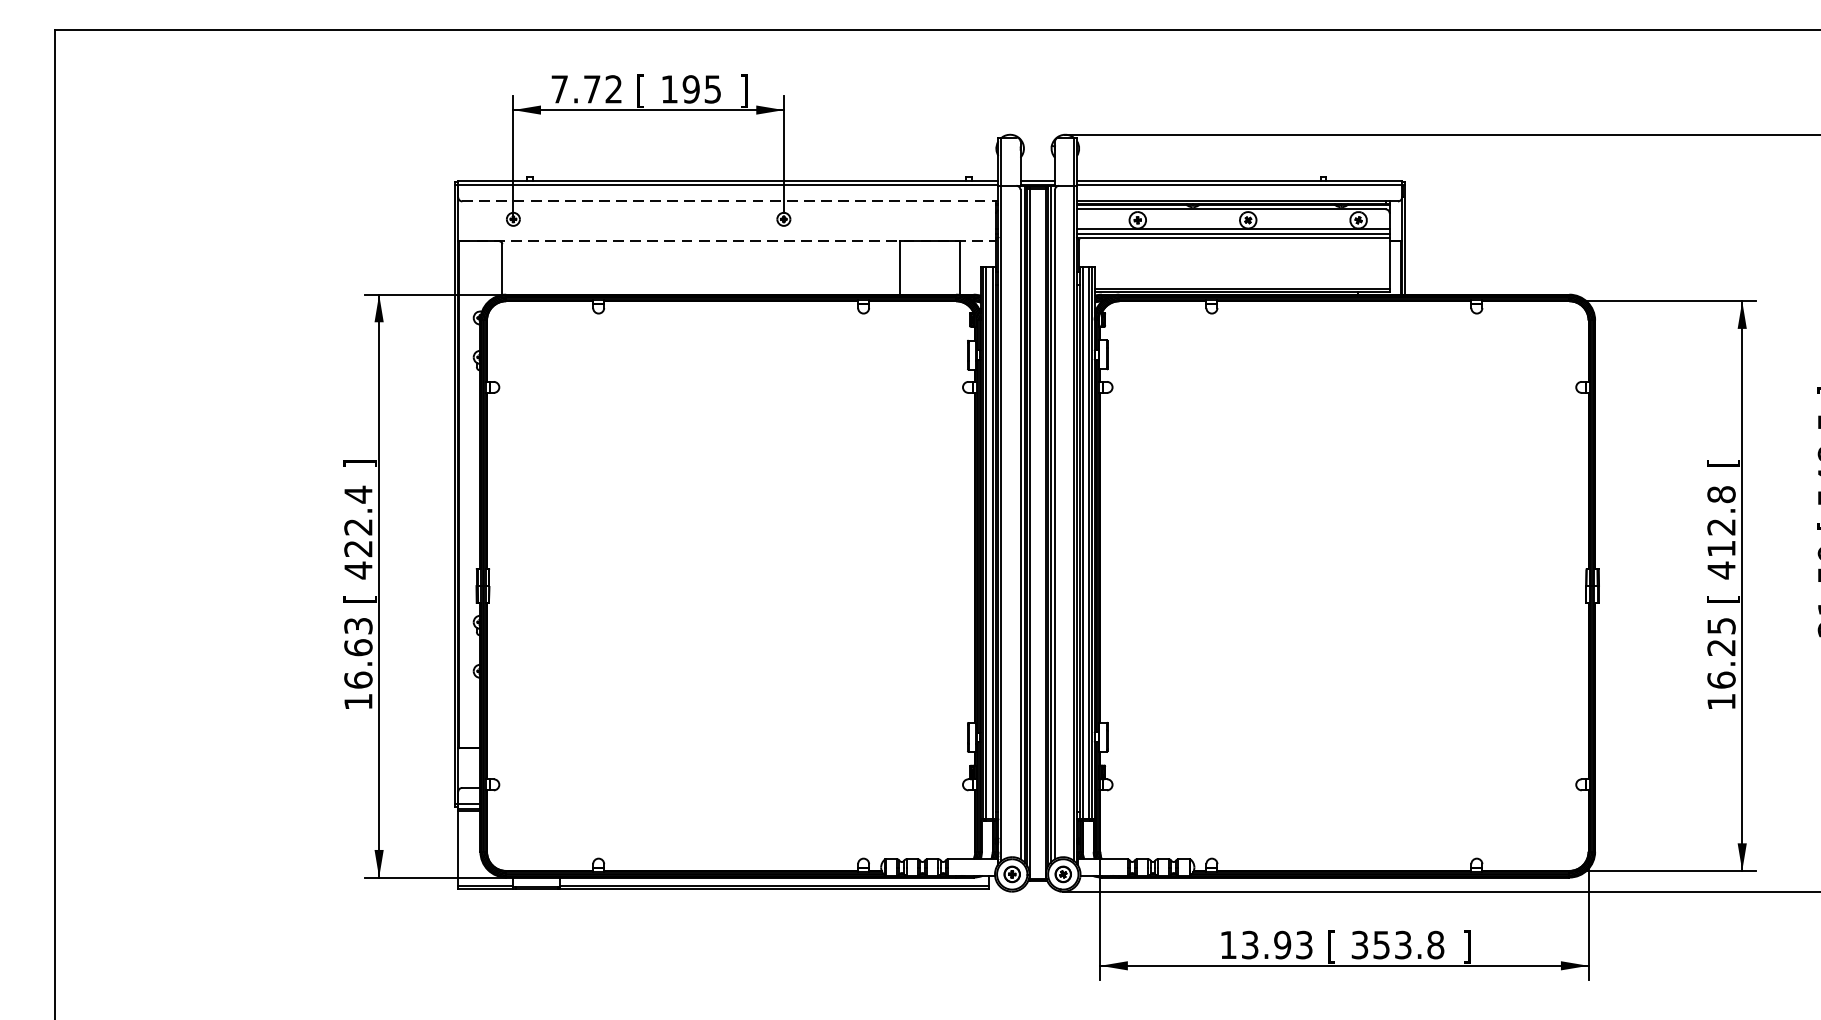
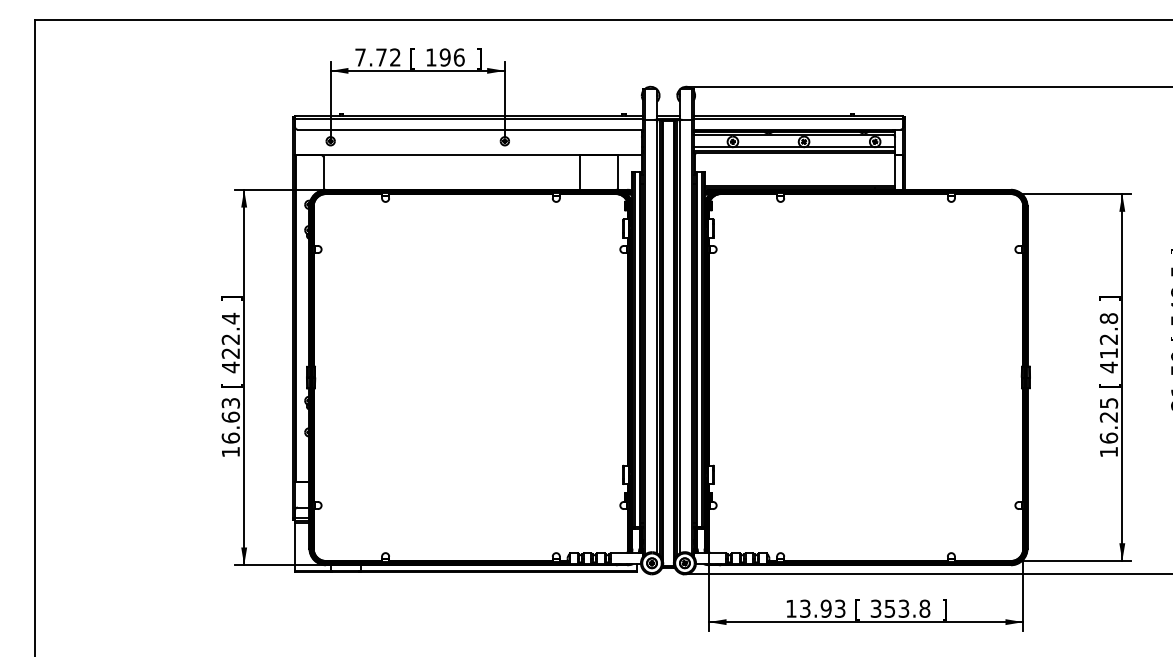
text: (711, 89) -> (458, 57), 195 -> 196
line: (730, 201) -> (470, 129), dashed -> solid
line: (727, 241) -> (468, 155), dashed -> solid
text: (1722, 463) -> (1109, 298), [ -> ]

